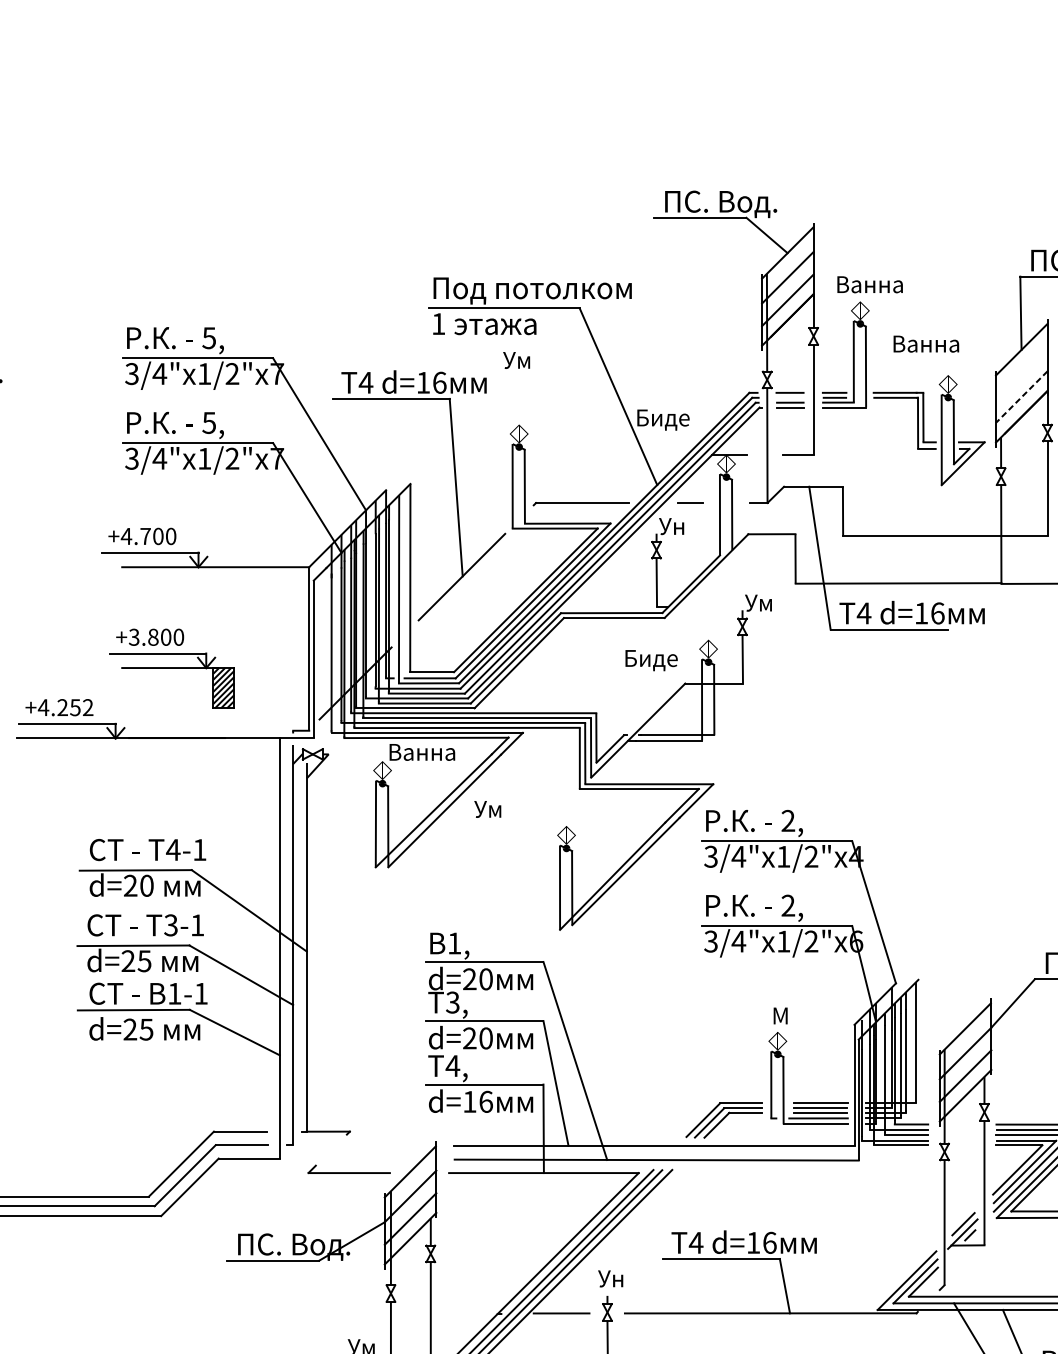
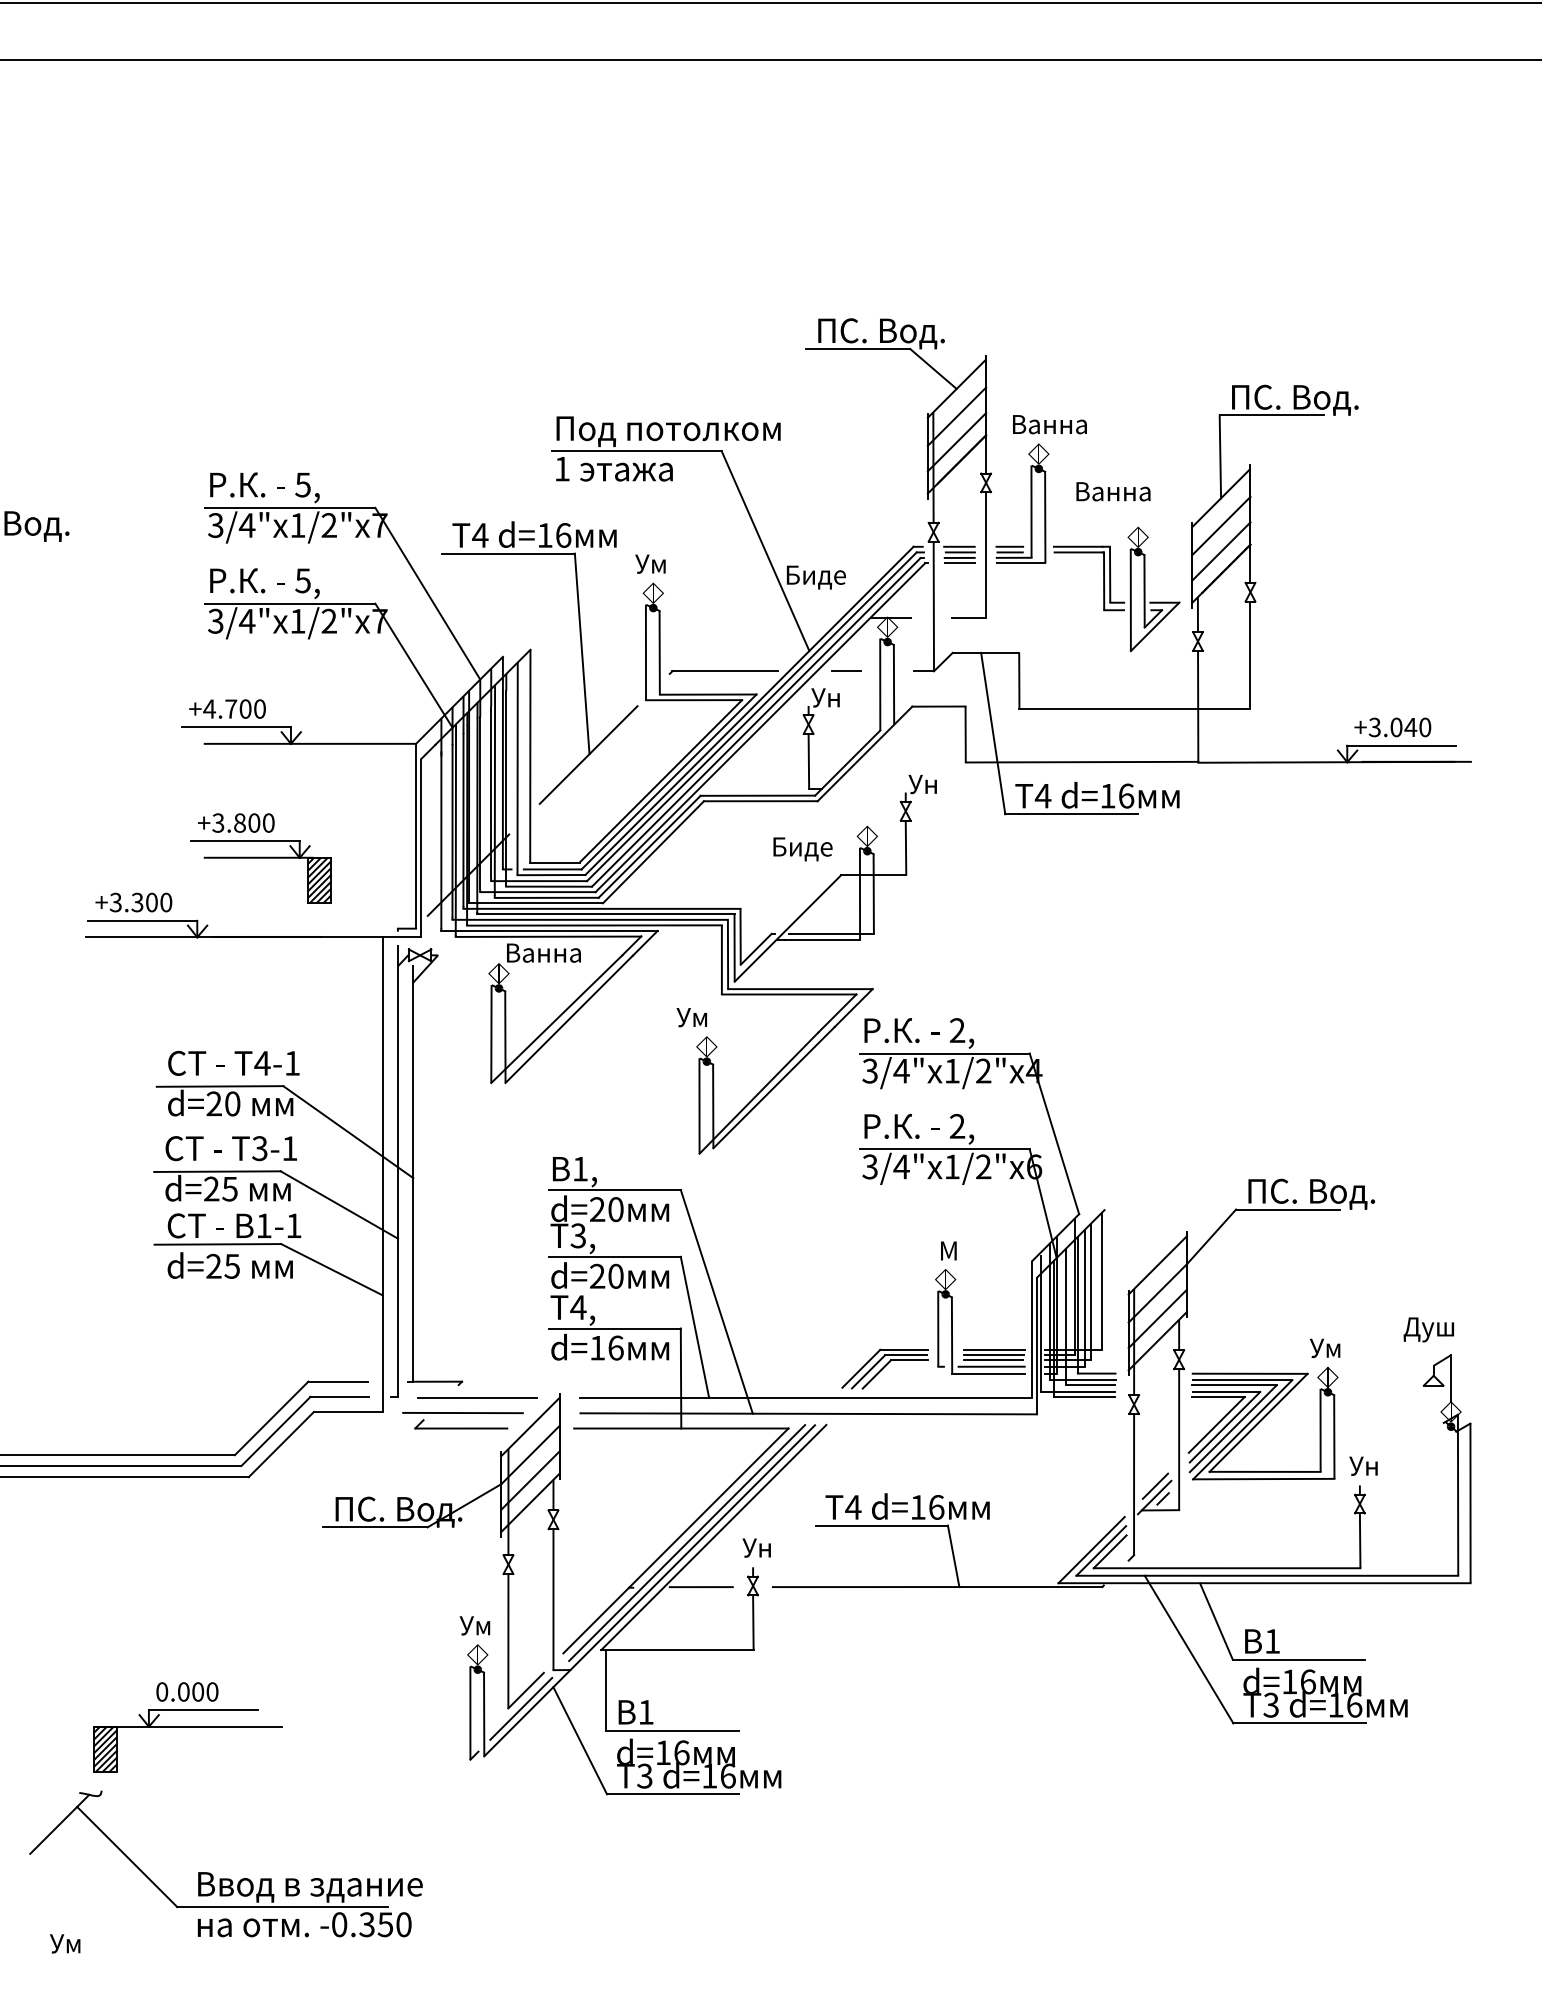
text: (516, 359) -> (650, 563), moved
line: (1021, 374) -> (1221, 525), added
line: (790, 397) -> (959, 552), added
line: (1021, 397) -> (1220, 551), dashed -> solid
text: (766, 604) -> (932, 786), Ум -> Ун
text: (65, 707) -> (140, 902), +4.252 -> +3.300
text: (487, 809) -> (691, 1017), moved
line: (363, 1145) -> (477, 1397), added
line: (350, 1158) -> (462, 1412), added

